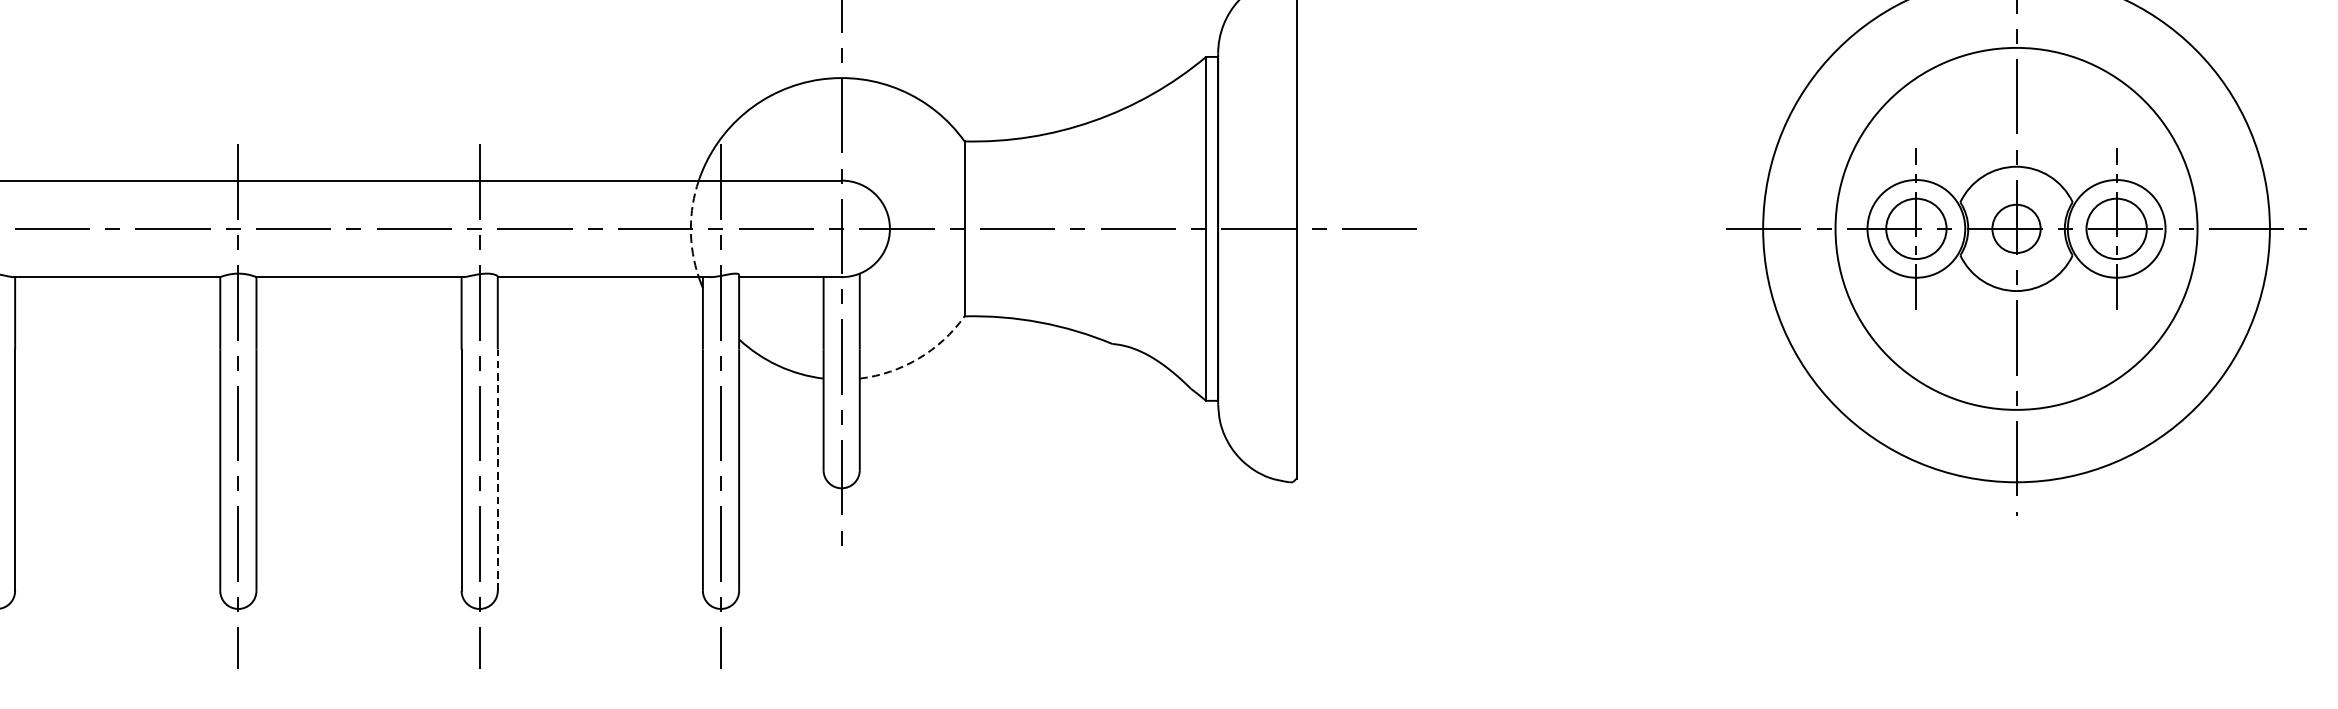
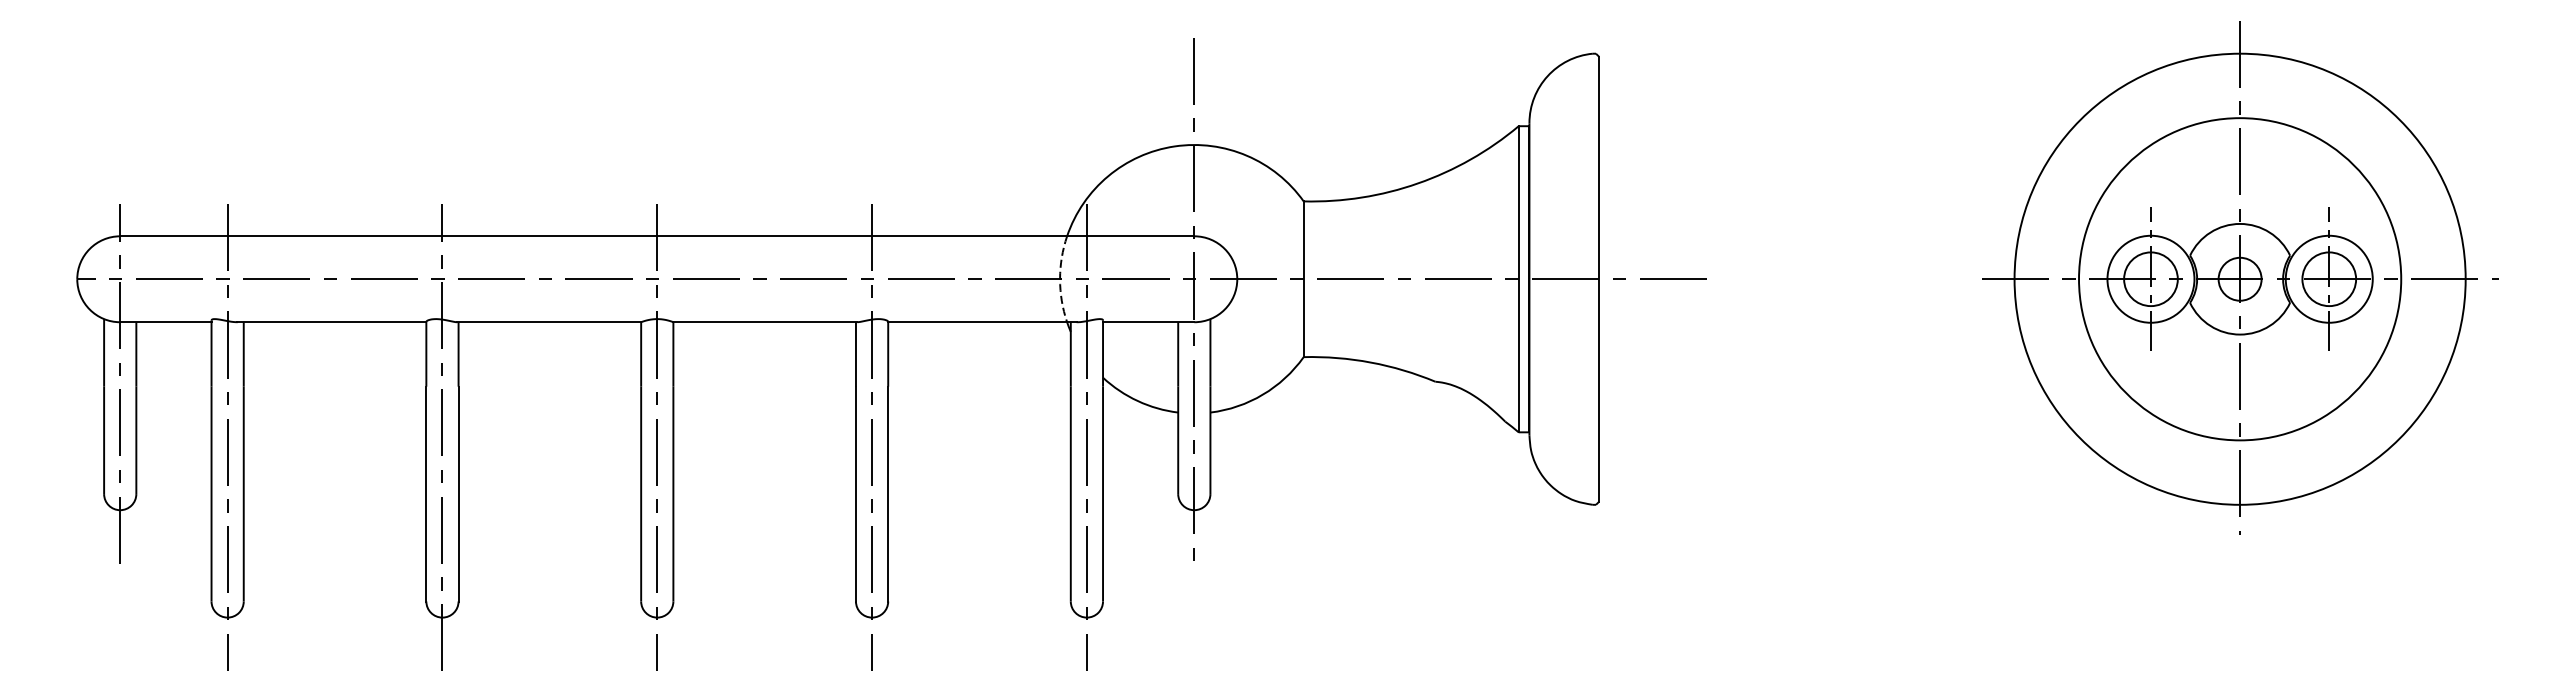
arc: (918, 358) -> (1262, 394), dashed -> solid
line: (498, 469) -> (888, 493), dashed -> solid

